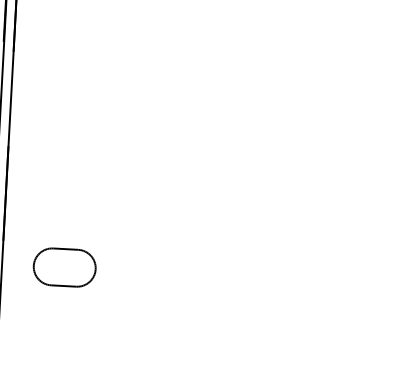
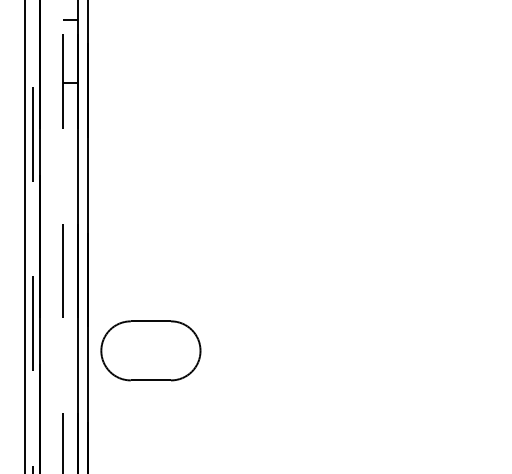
part: (64, 267) -> (150, 350), size x1.6

